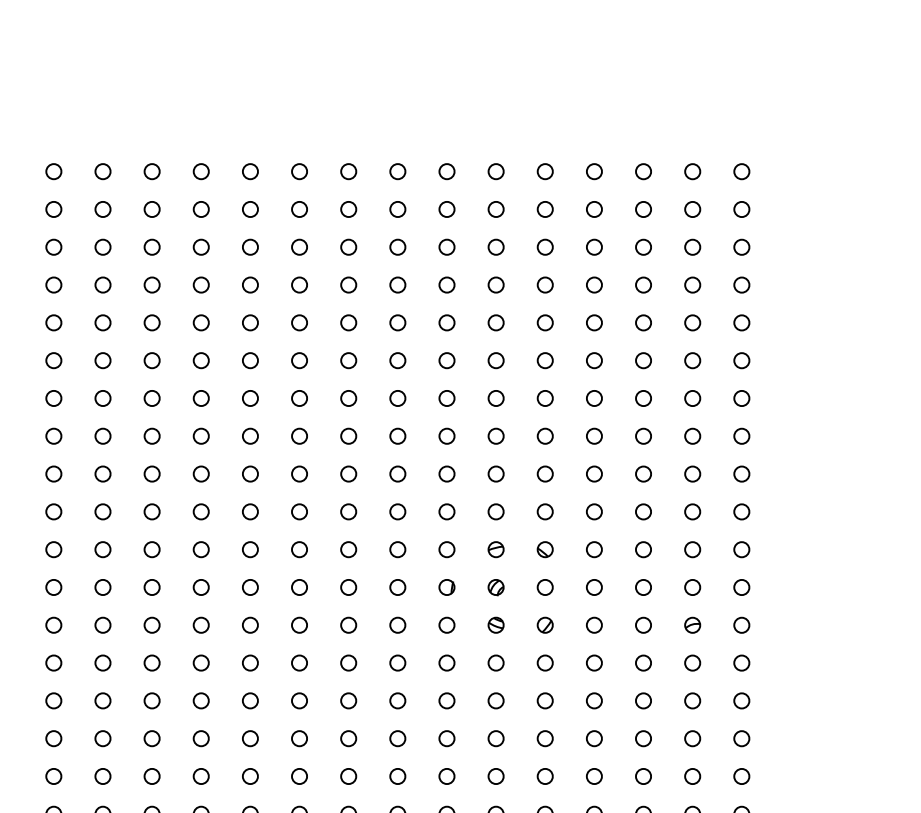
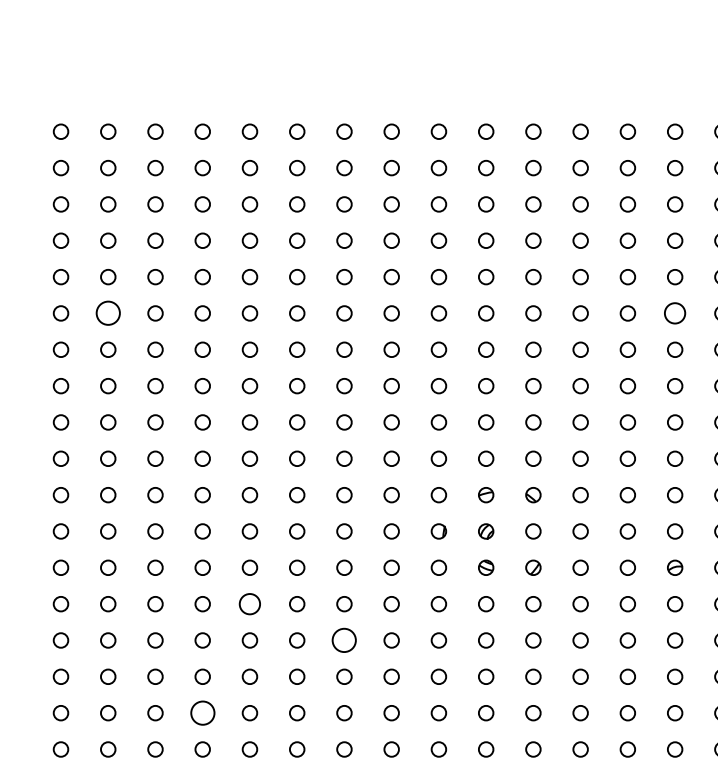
circle: (102, 360) -> (107, 313), size x1.6
circle: (692, 360) -> (674, 313), size x1.4
circle: (250, 662) -> (250, 603), size x1.4
circle: (348, 700) -> (344, 640), size x1.6
circle: (200, 776) -> (202, 713), size x1.6

